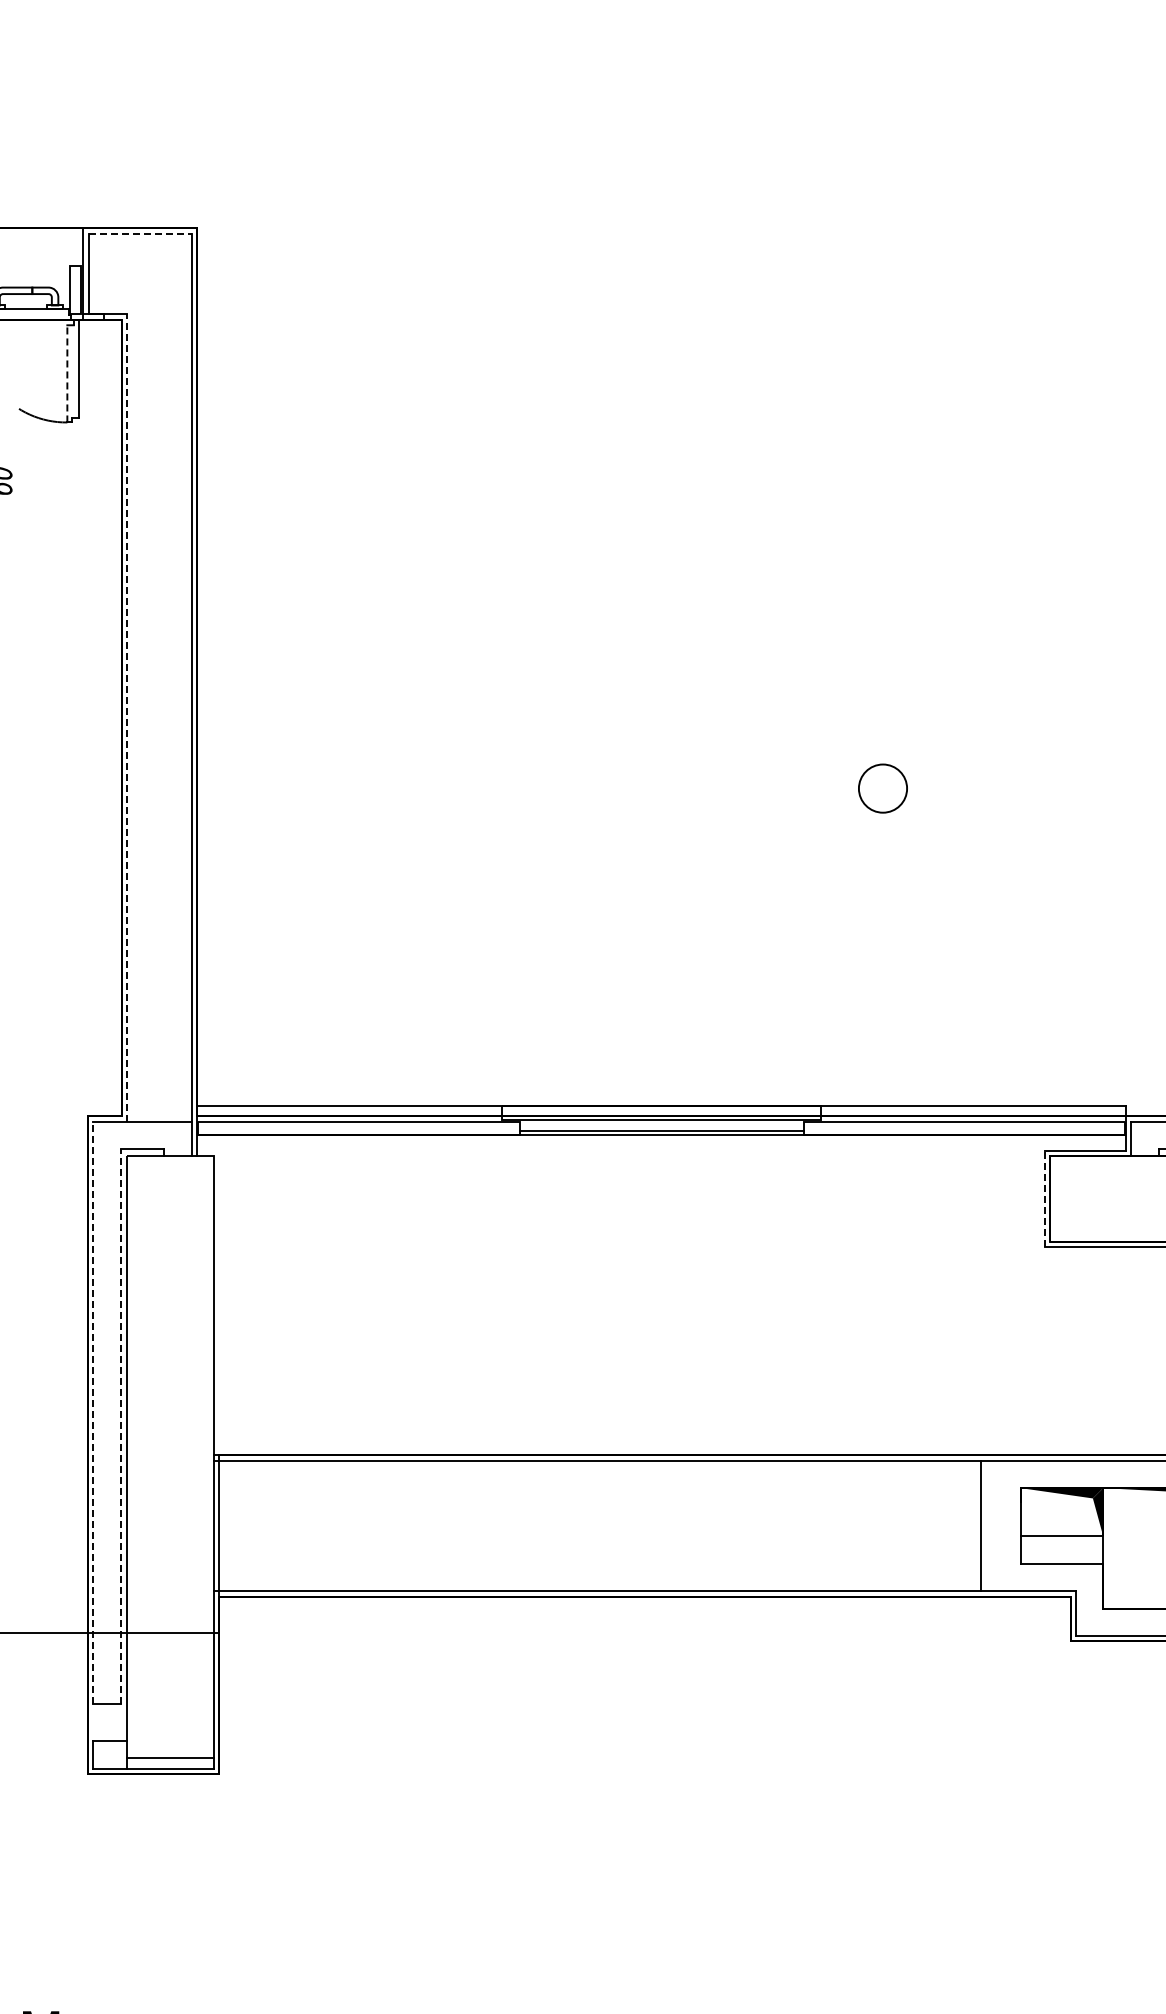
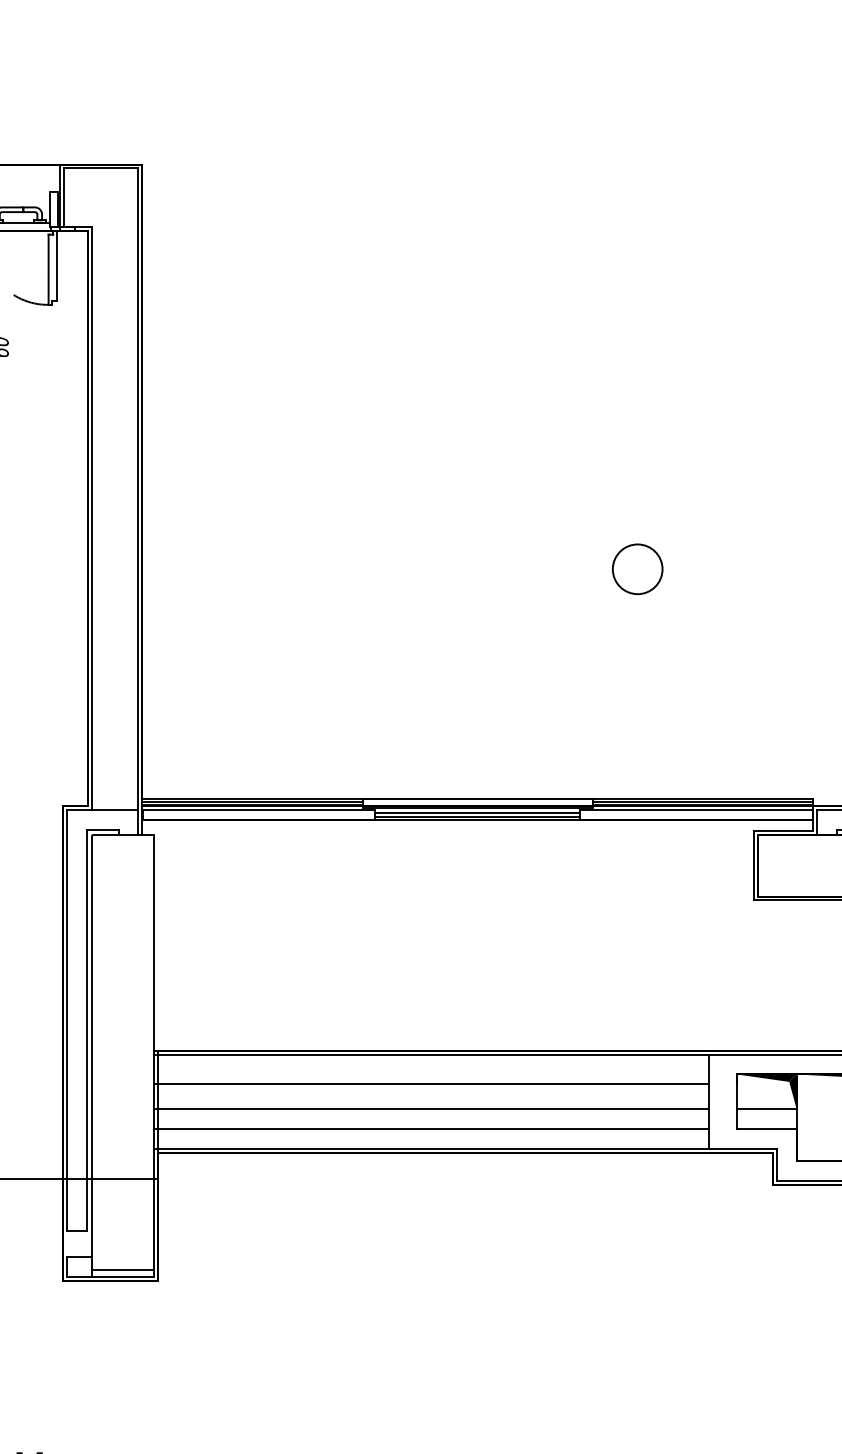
line: (140, 233) -> (101, 168), dashed -> solid
line: (67, 373) -> (48, 269), dashed -> solid
line: (127, 718) -> (92, 518), dashed -> solid
circle: (882, 788) -> (637, 569), size x1.43
line: (349, 1110) -> (252, 801), added
line: (973, 1110) -> (703, 801), added
line: (661, 1125) -> (477, 812), added
line: (1044, 1198) -> (754, 865), dashed -> solid
line: (93, 1412) -> (67, 1019), dashed -> solid
line: (120, 1426) -> (86, 1029), dashed -> solid
line: (597, 1501) -> (431, 1084), added
line: (597, 1536) -> (431, 1109), added
line: (597, 1563) -> (431, 1128), added

